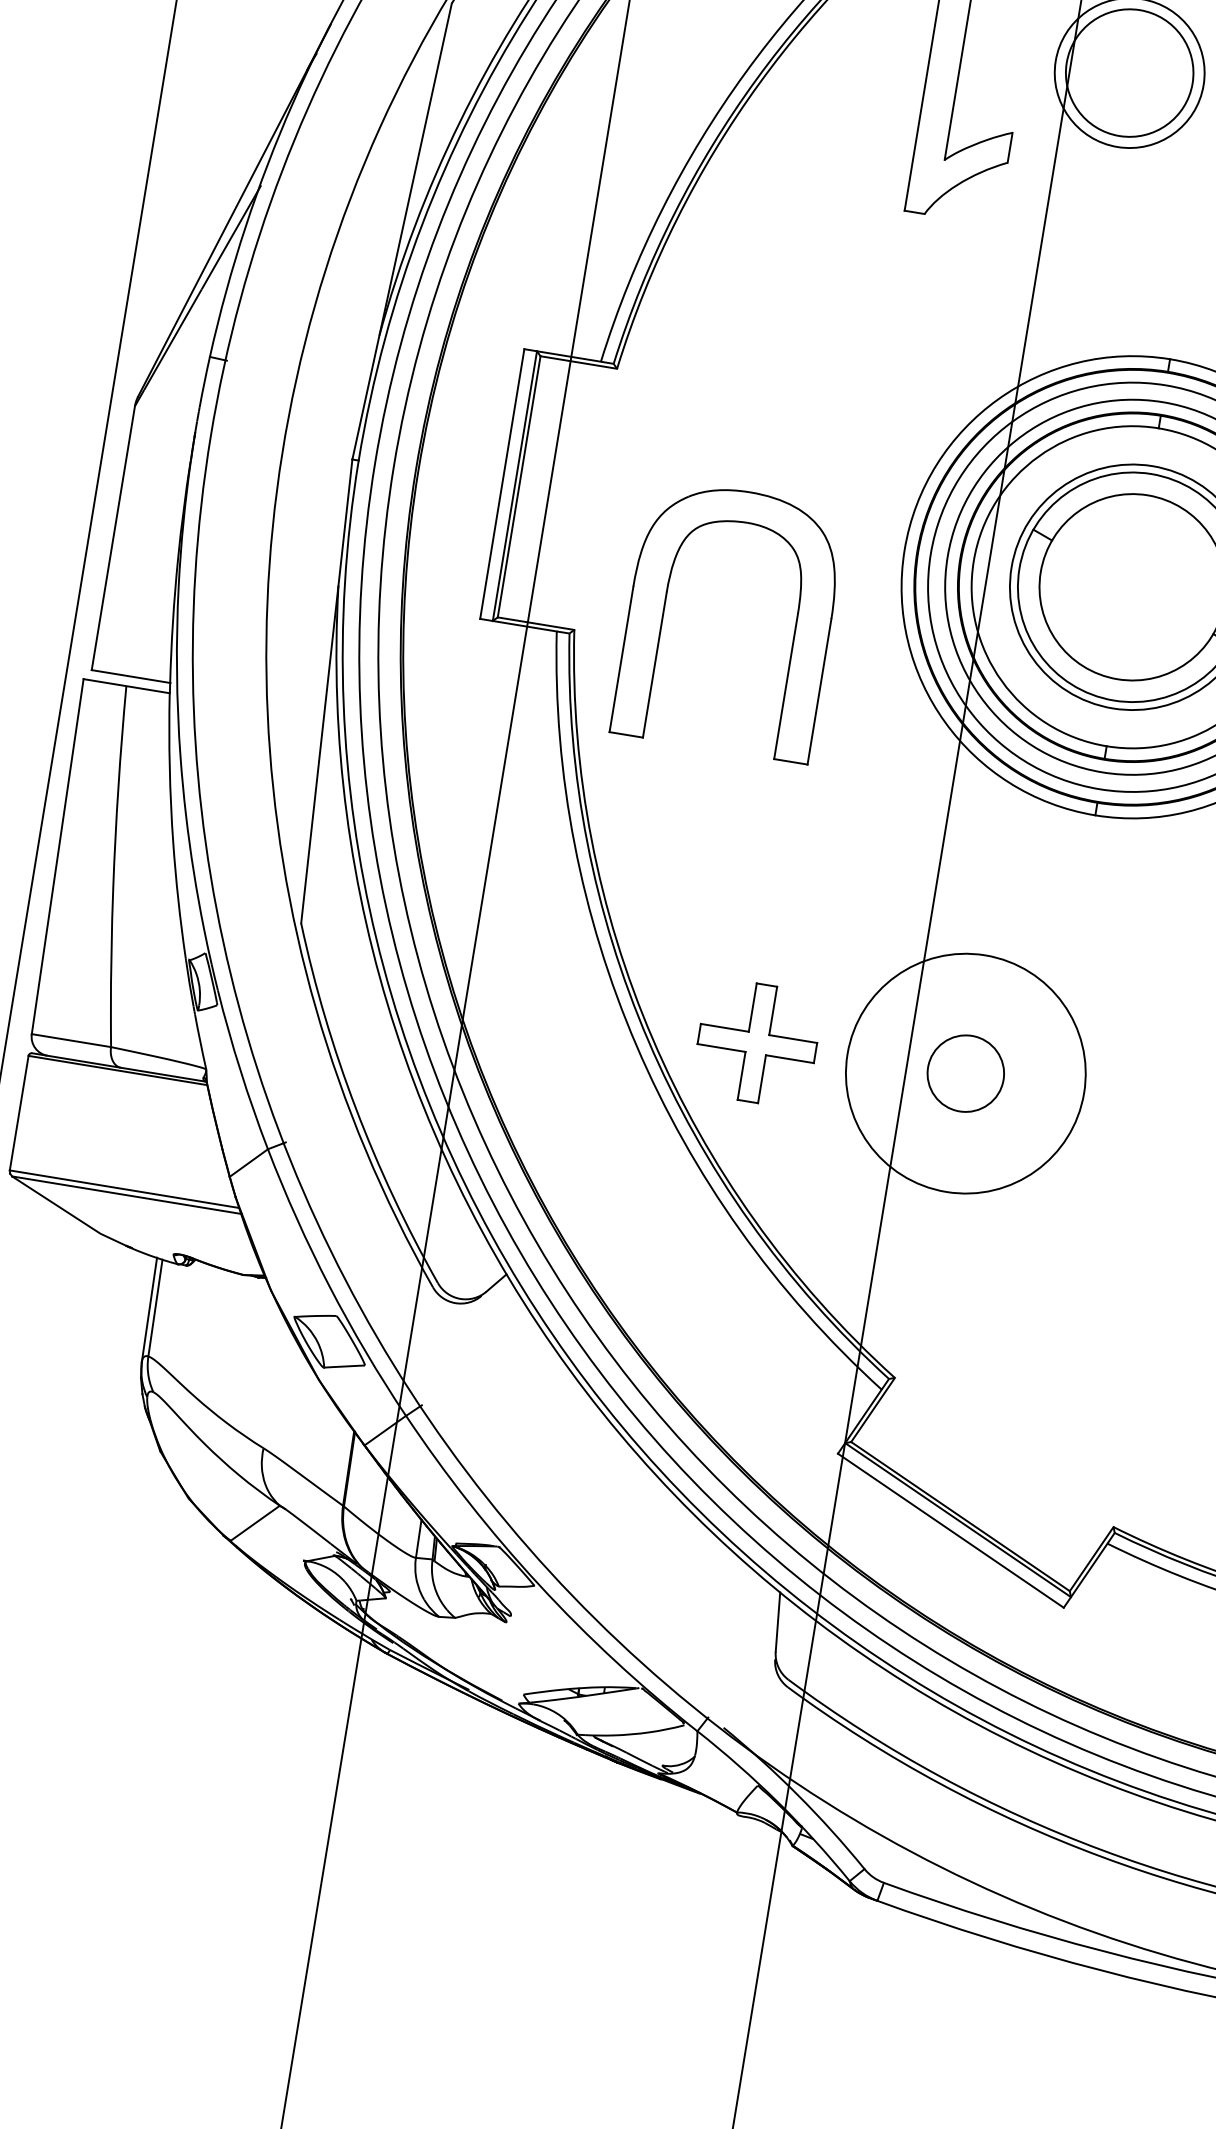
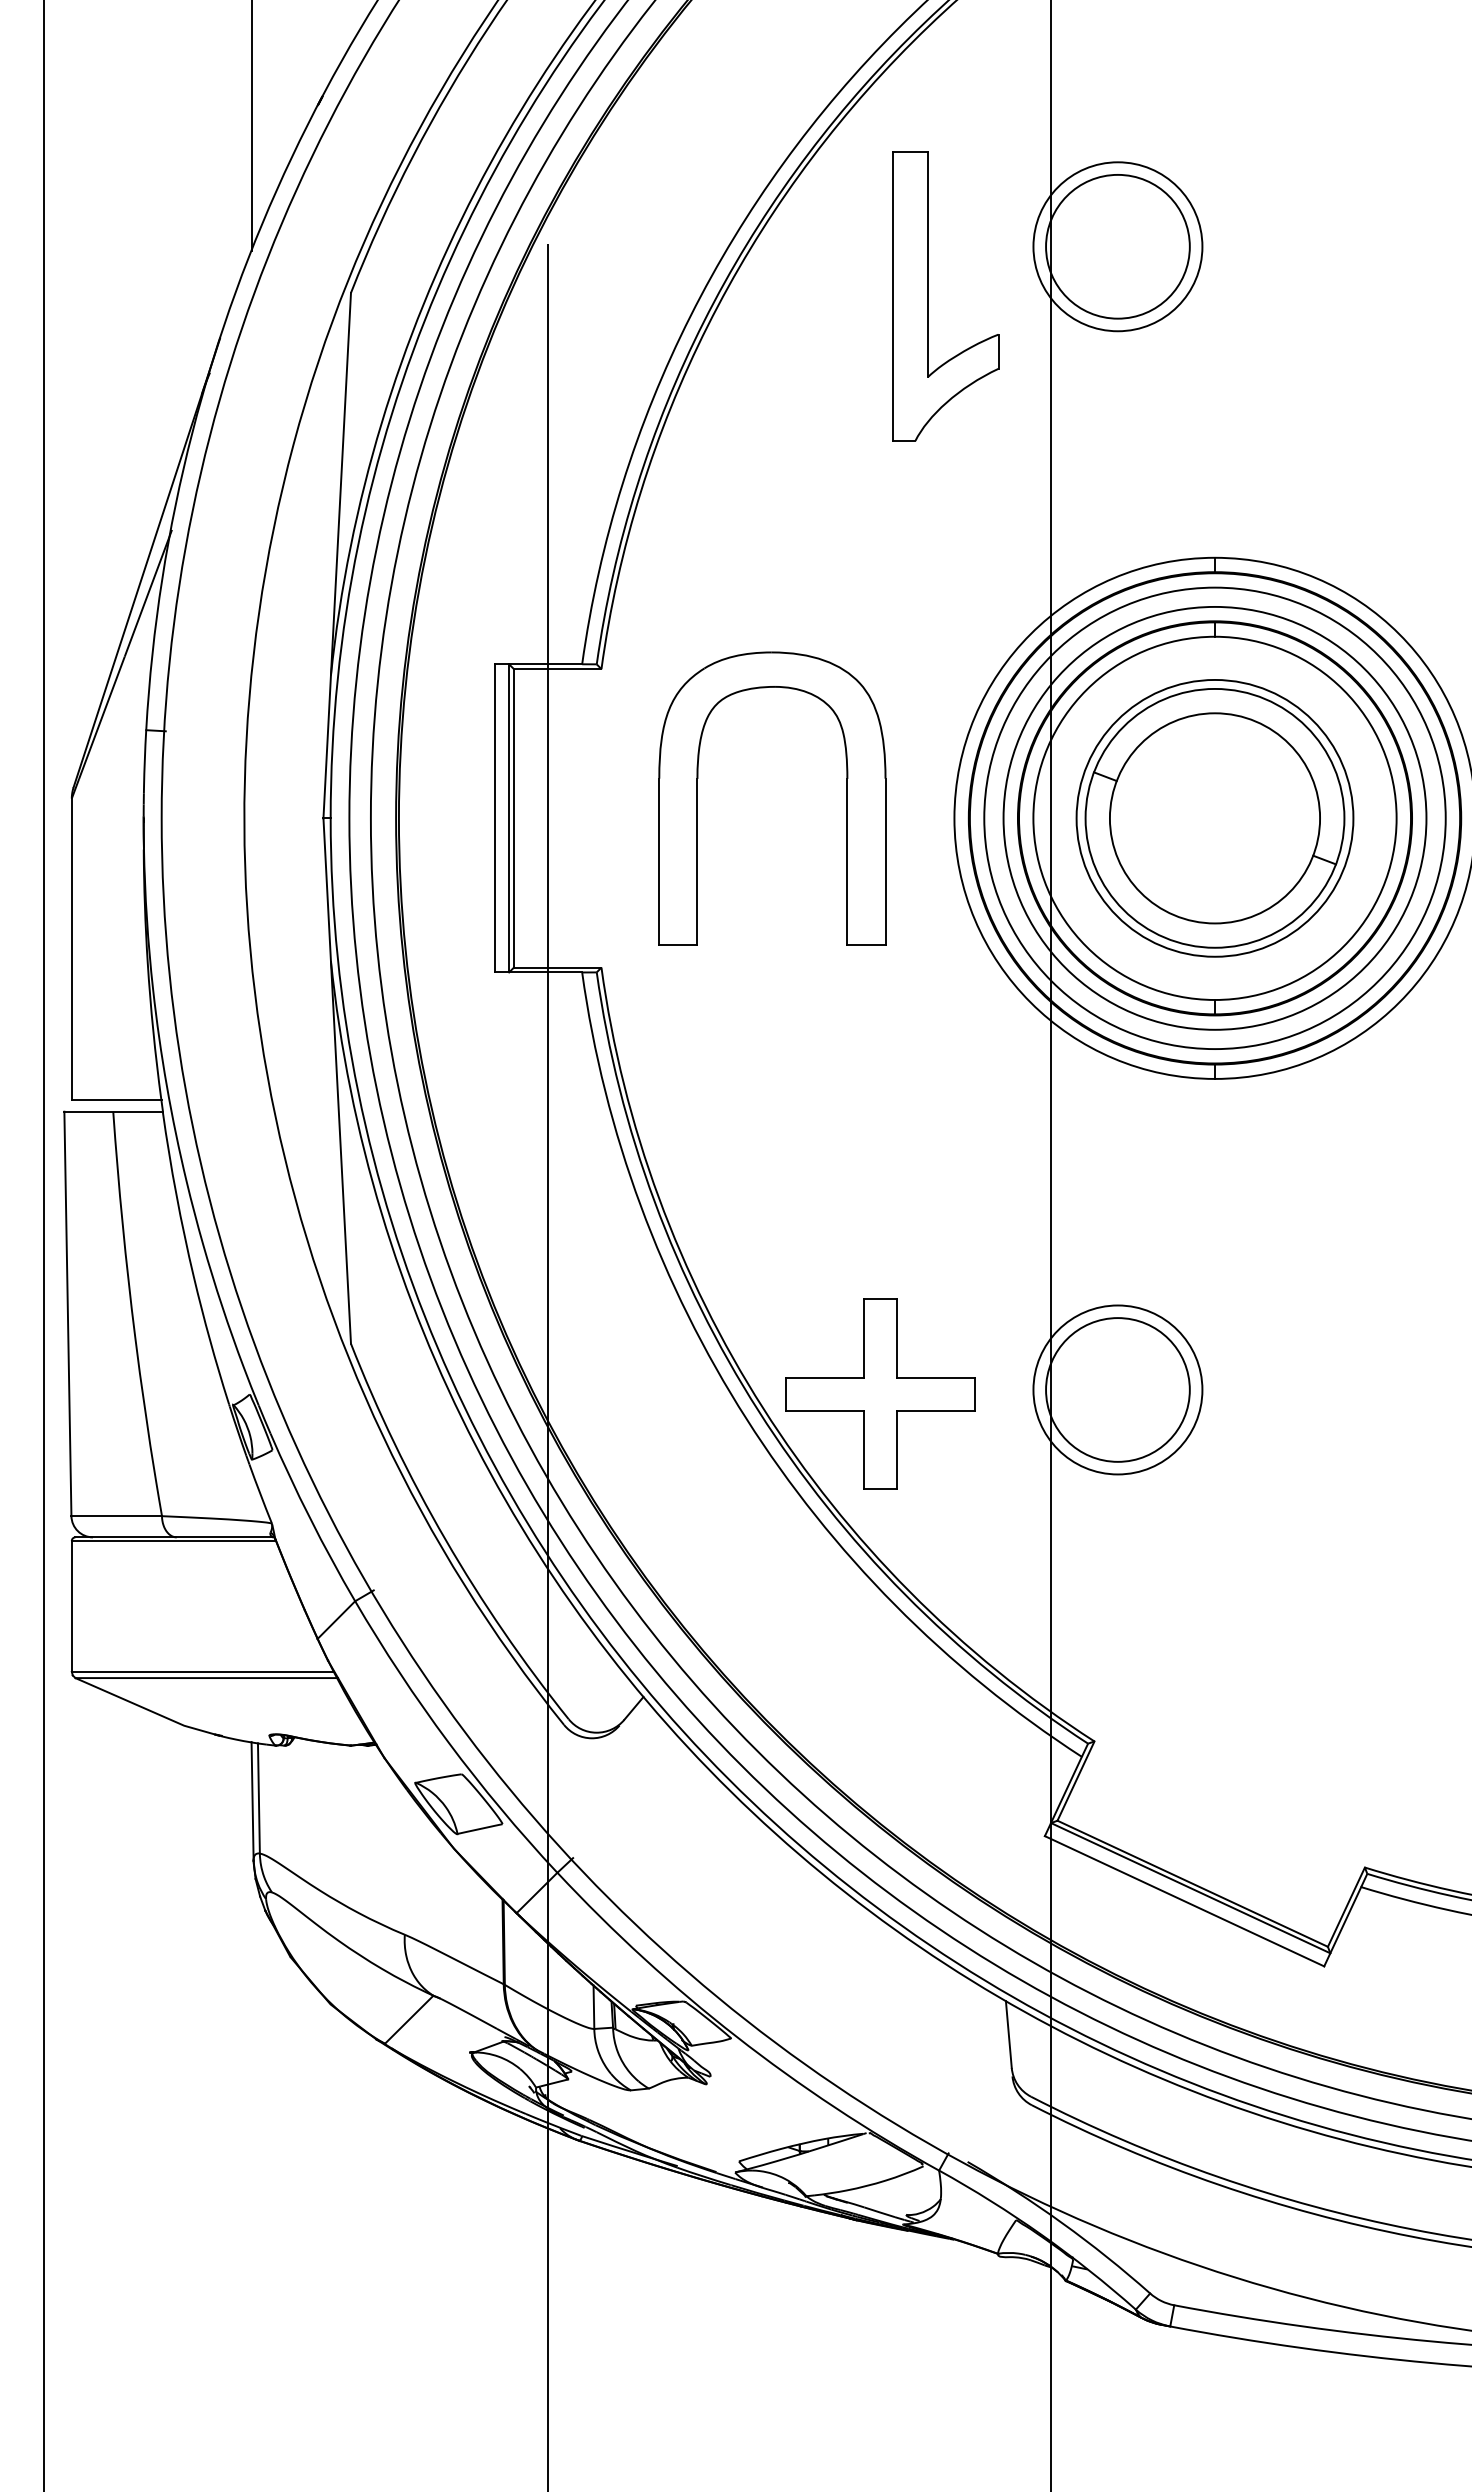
part: (794, 630) -> (846, 798), moved
part: (757, 1042) -> (880, 1393), size x1.43
circle: (965, 1073) -> (1117, 1389), size x0.62
circle: (965, 1073) -> (1117, 1389), size x1.67

